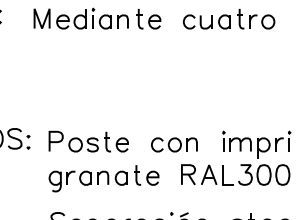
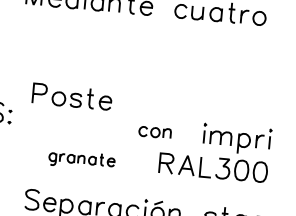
part: (88, 141) -> (72, 96), moved
part: (174, 144) -> (155, 132), size x0.7
part: (103, 178) -> (81, 159), size x0.6

